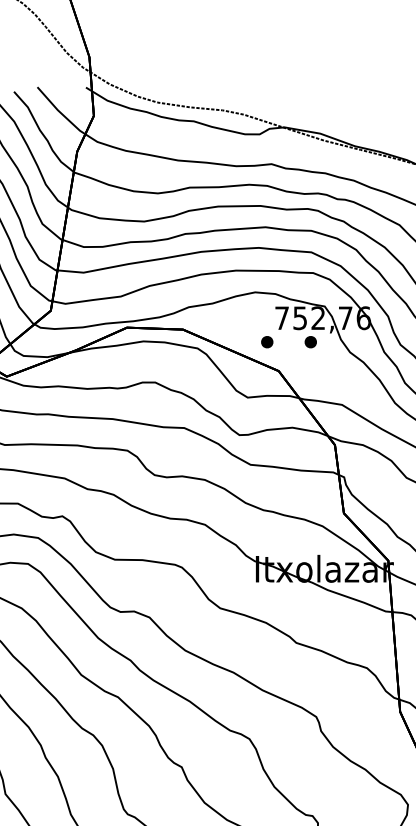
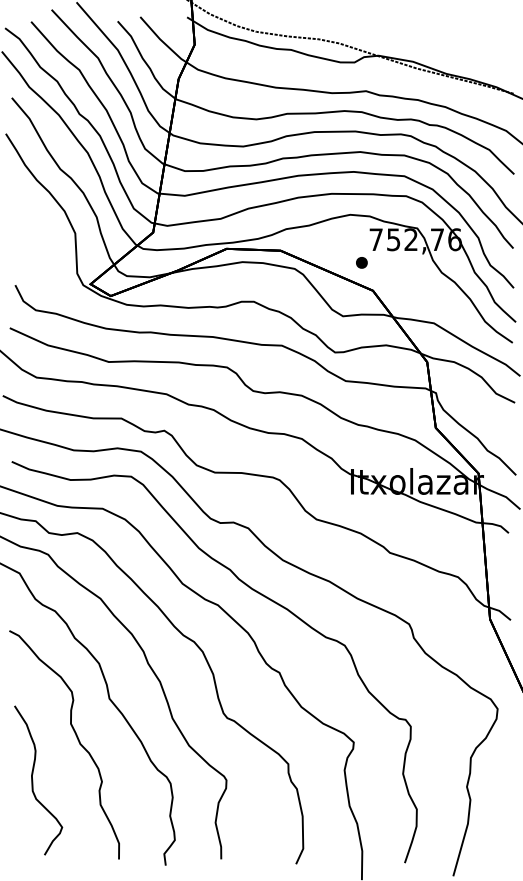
part: (310, 341) -> (403, 262), removed

